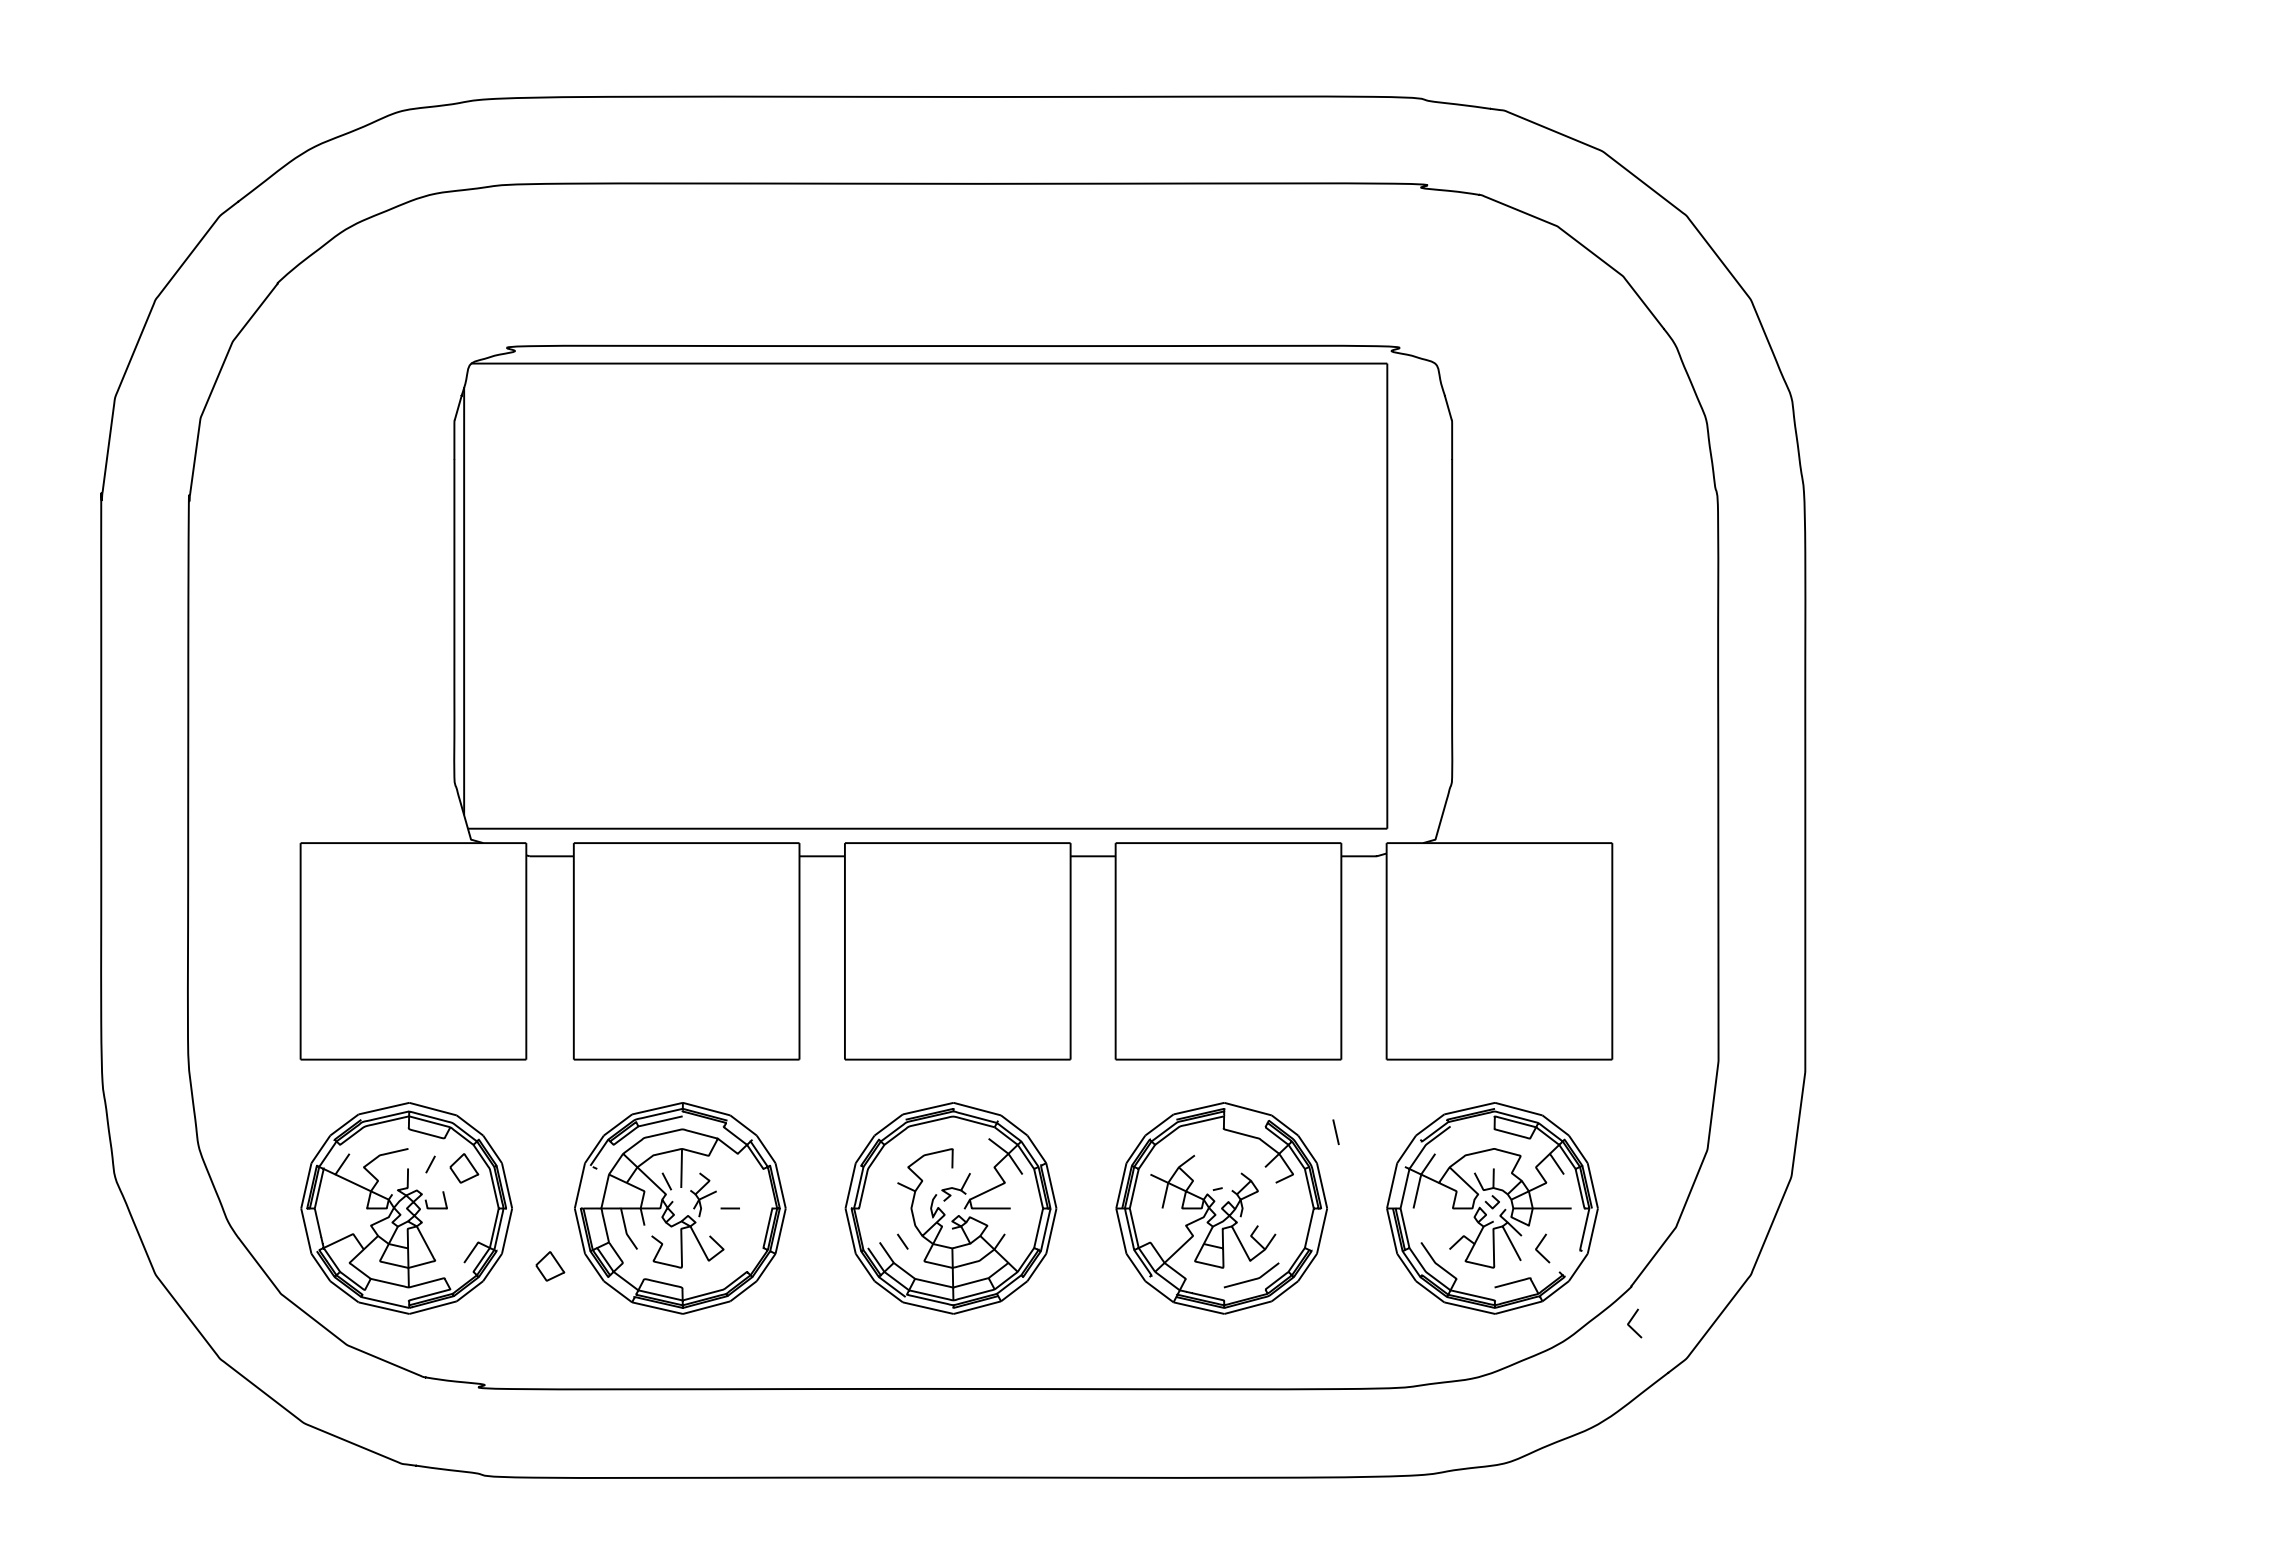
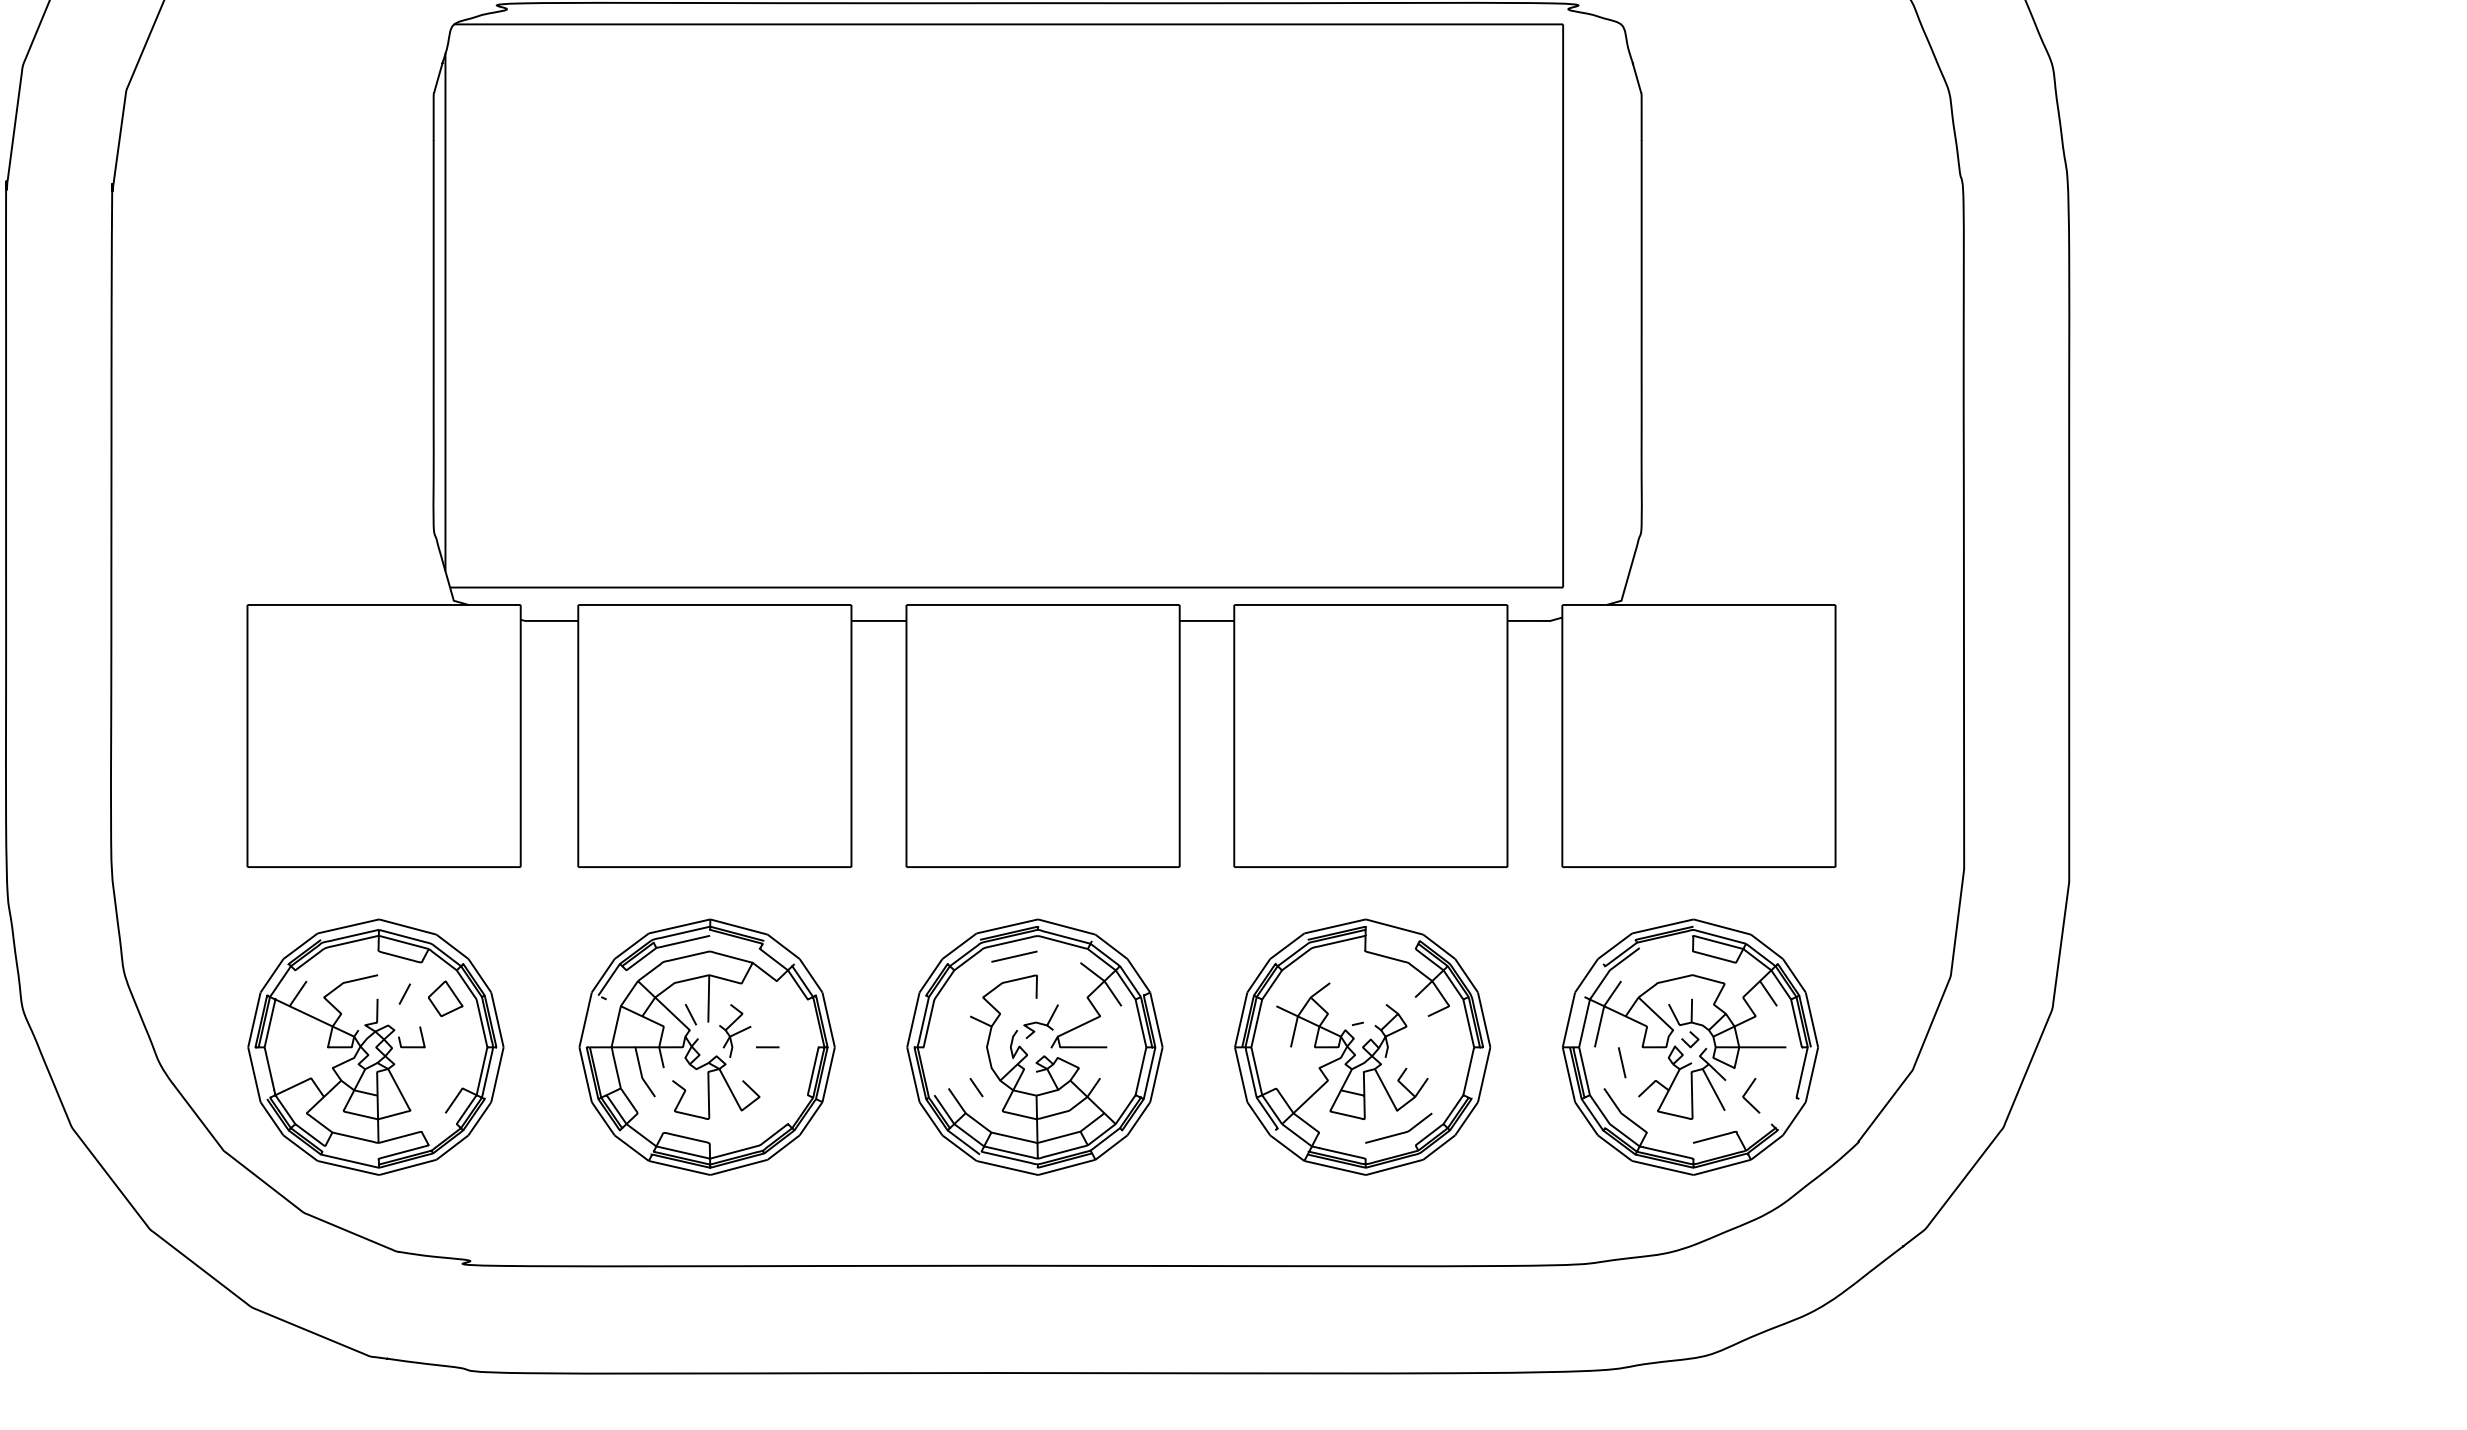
line: (1335, 1132) -> (1621, 1063), moved
line: (934, 1133) -> (1014, 956), added
part: (550, 1266) -> (550, 1117), removed
curve: (1631, 1321) -> (1858, 1184), removed

